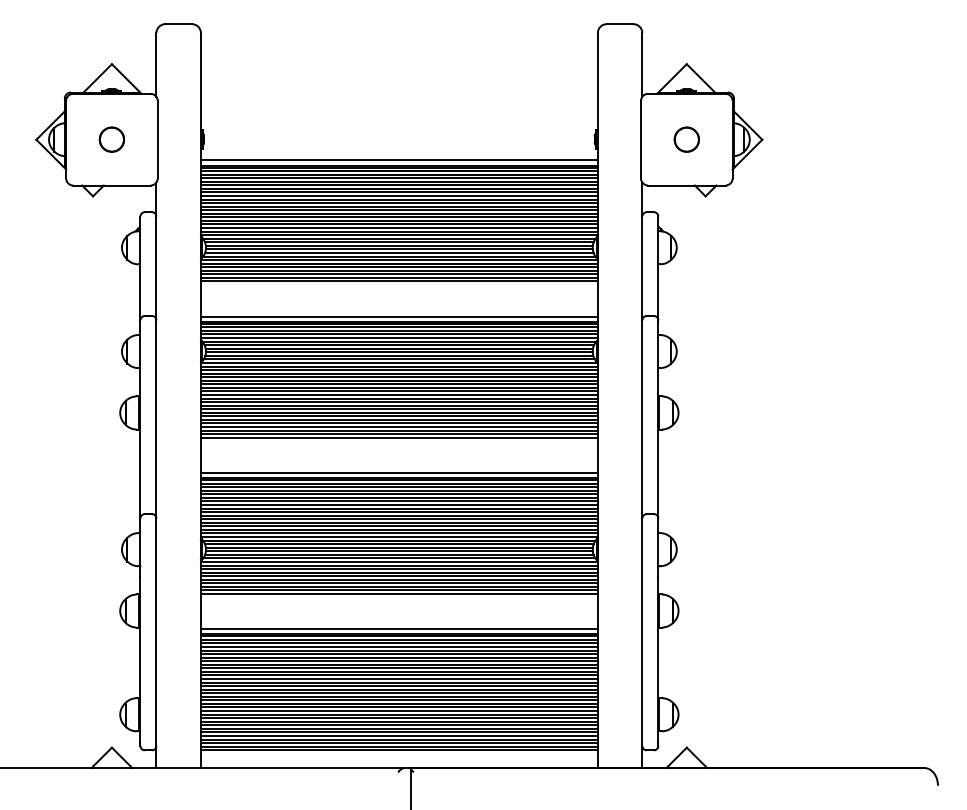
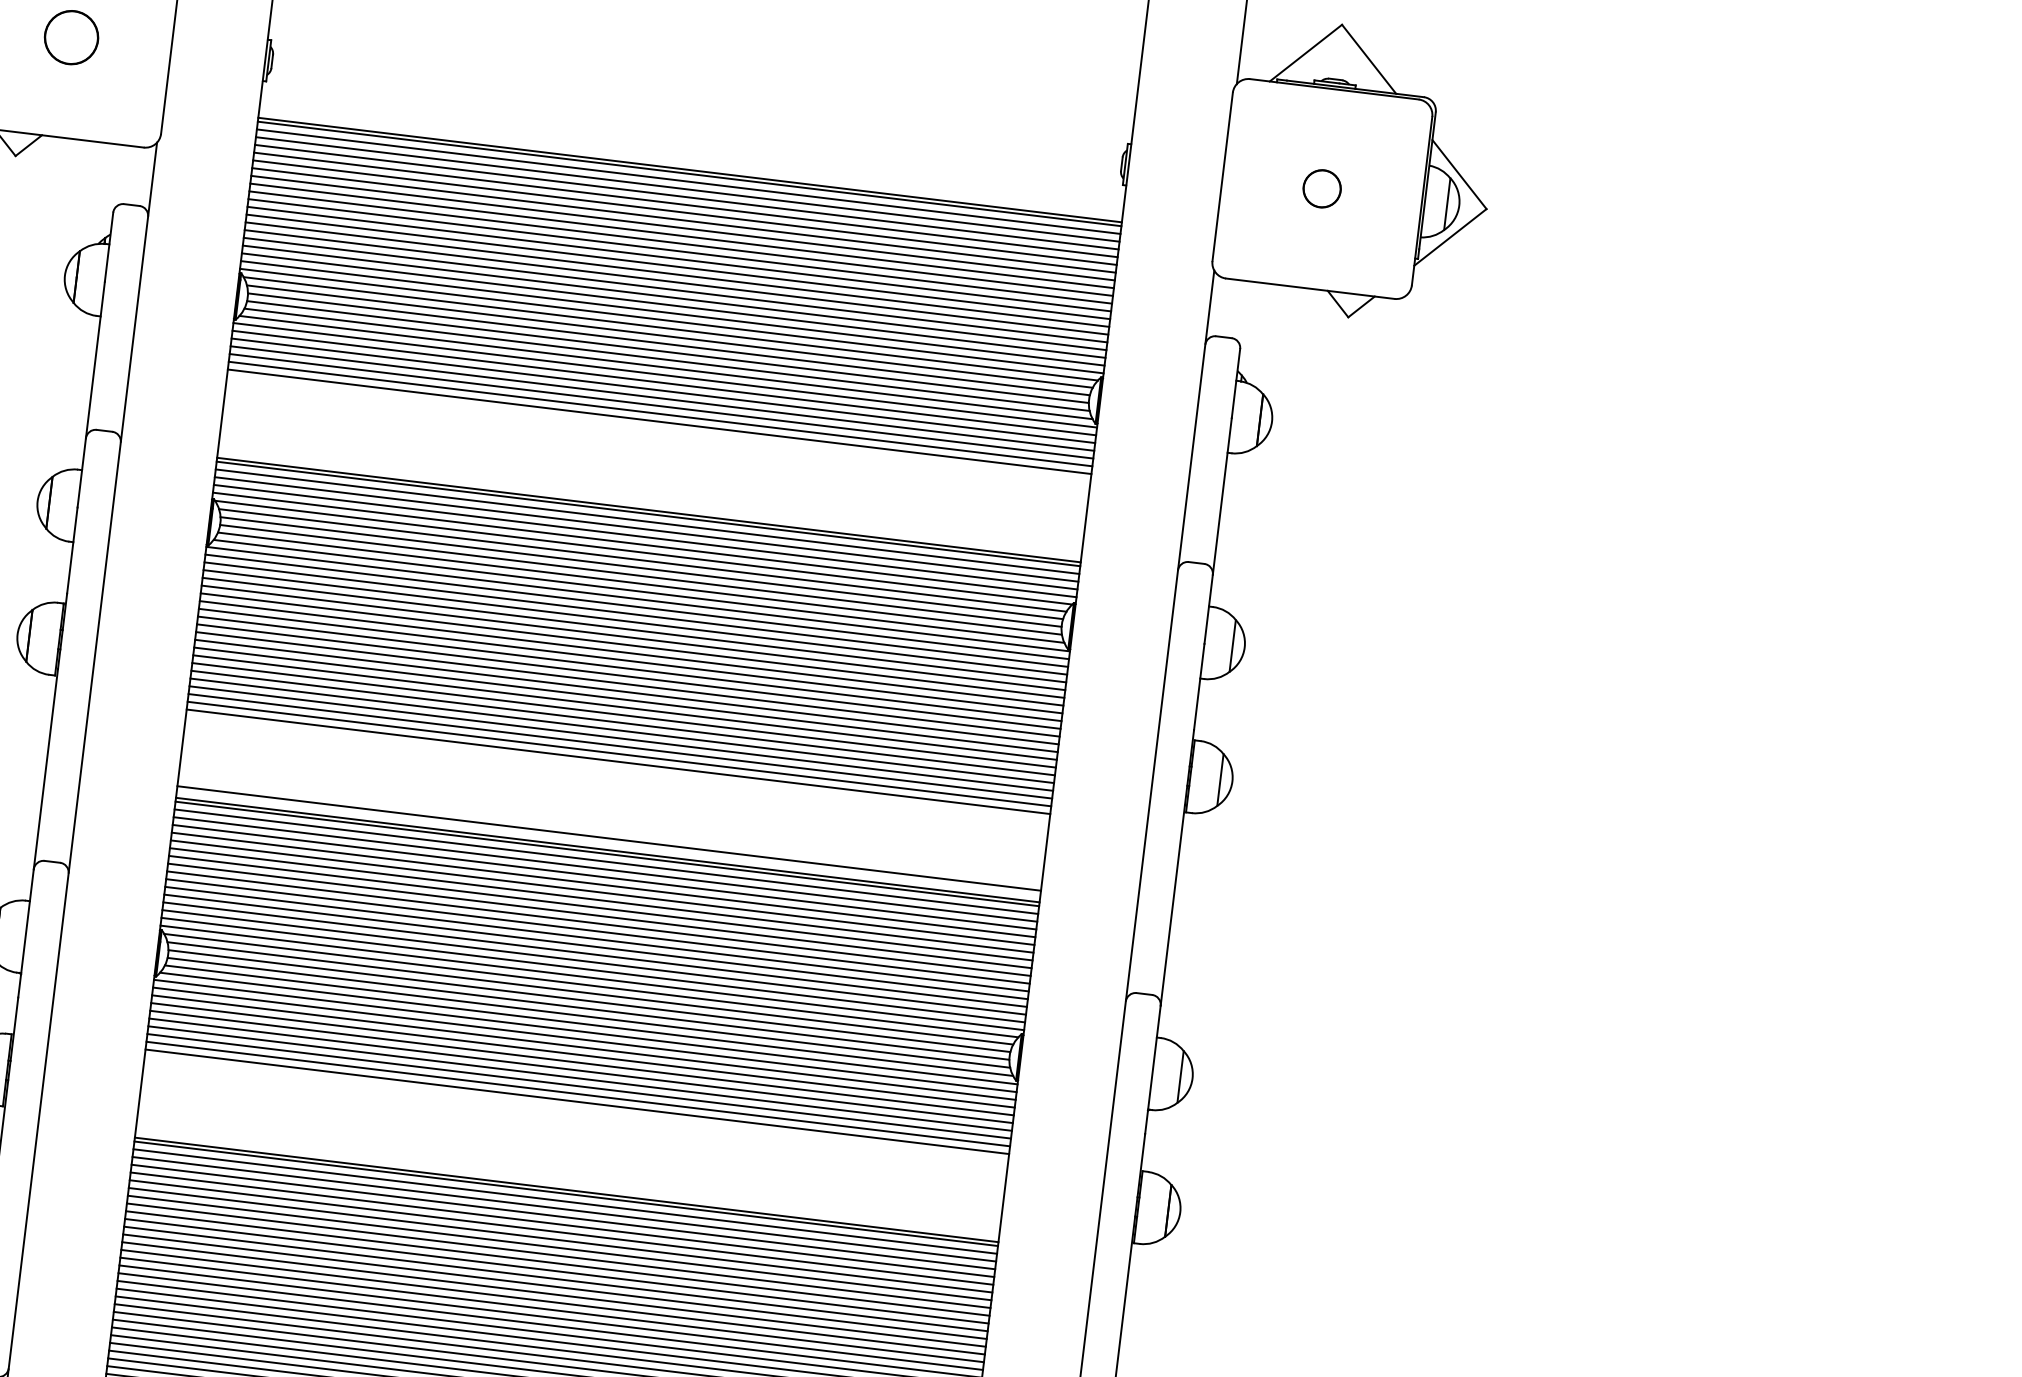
circle: (686, 139) -> (1321, 188), size x0.7
line: (398, 160) -> (689, 158), removed
line: (398, 316) -> (648, 497), removed
line: (398, 629) -> (566, 1178), removed

